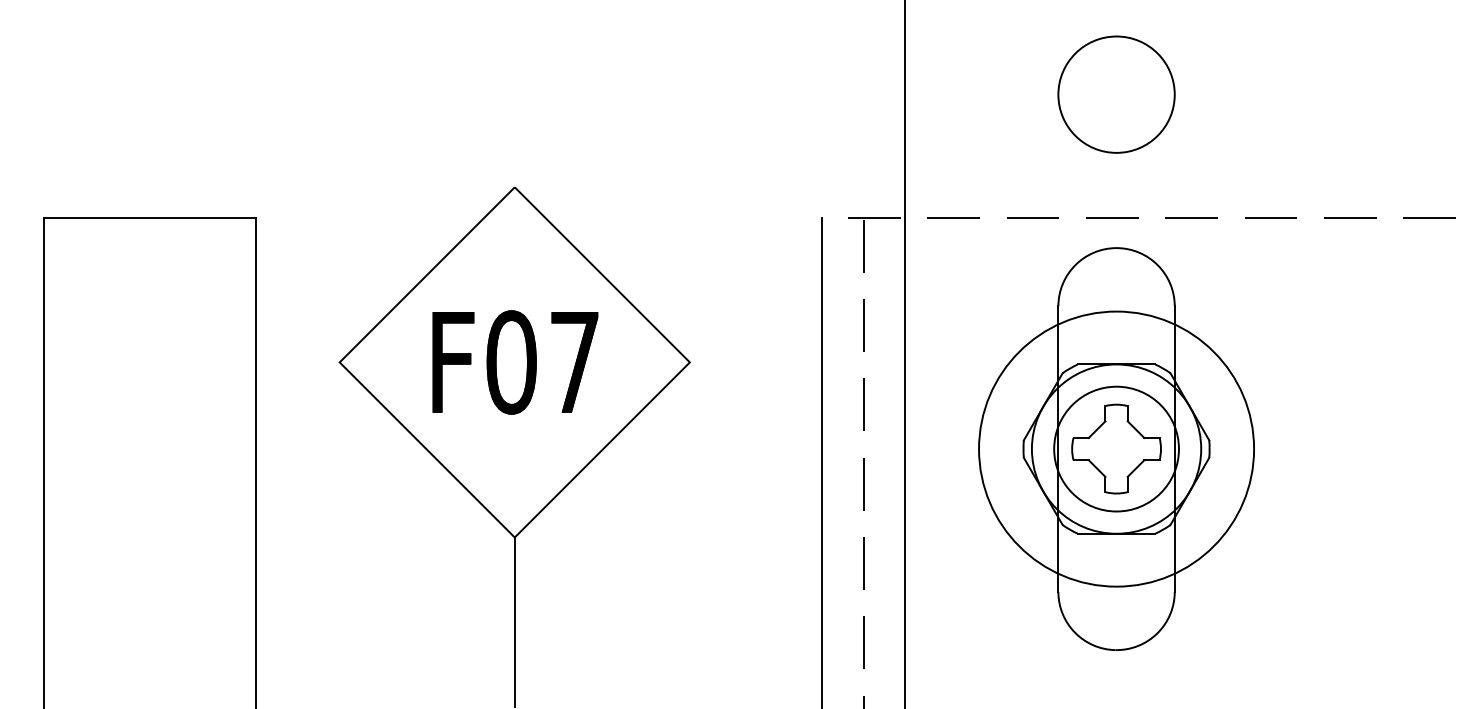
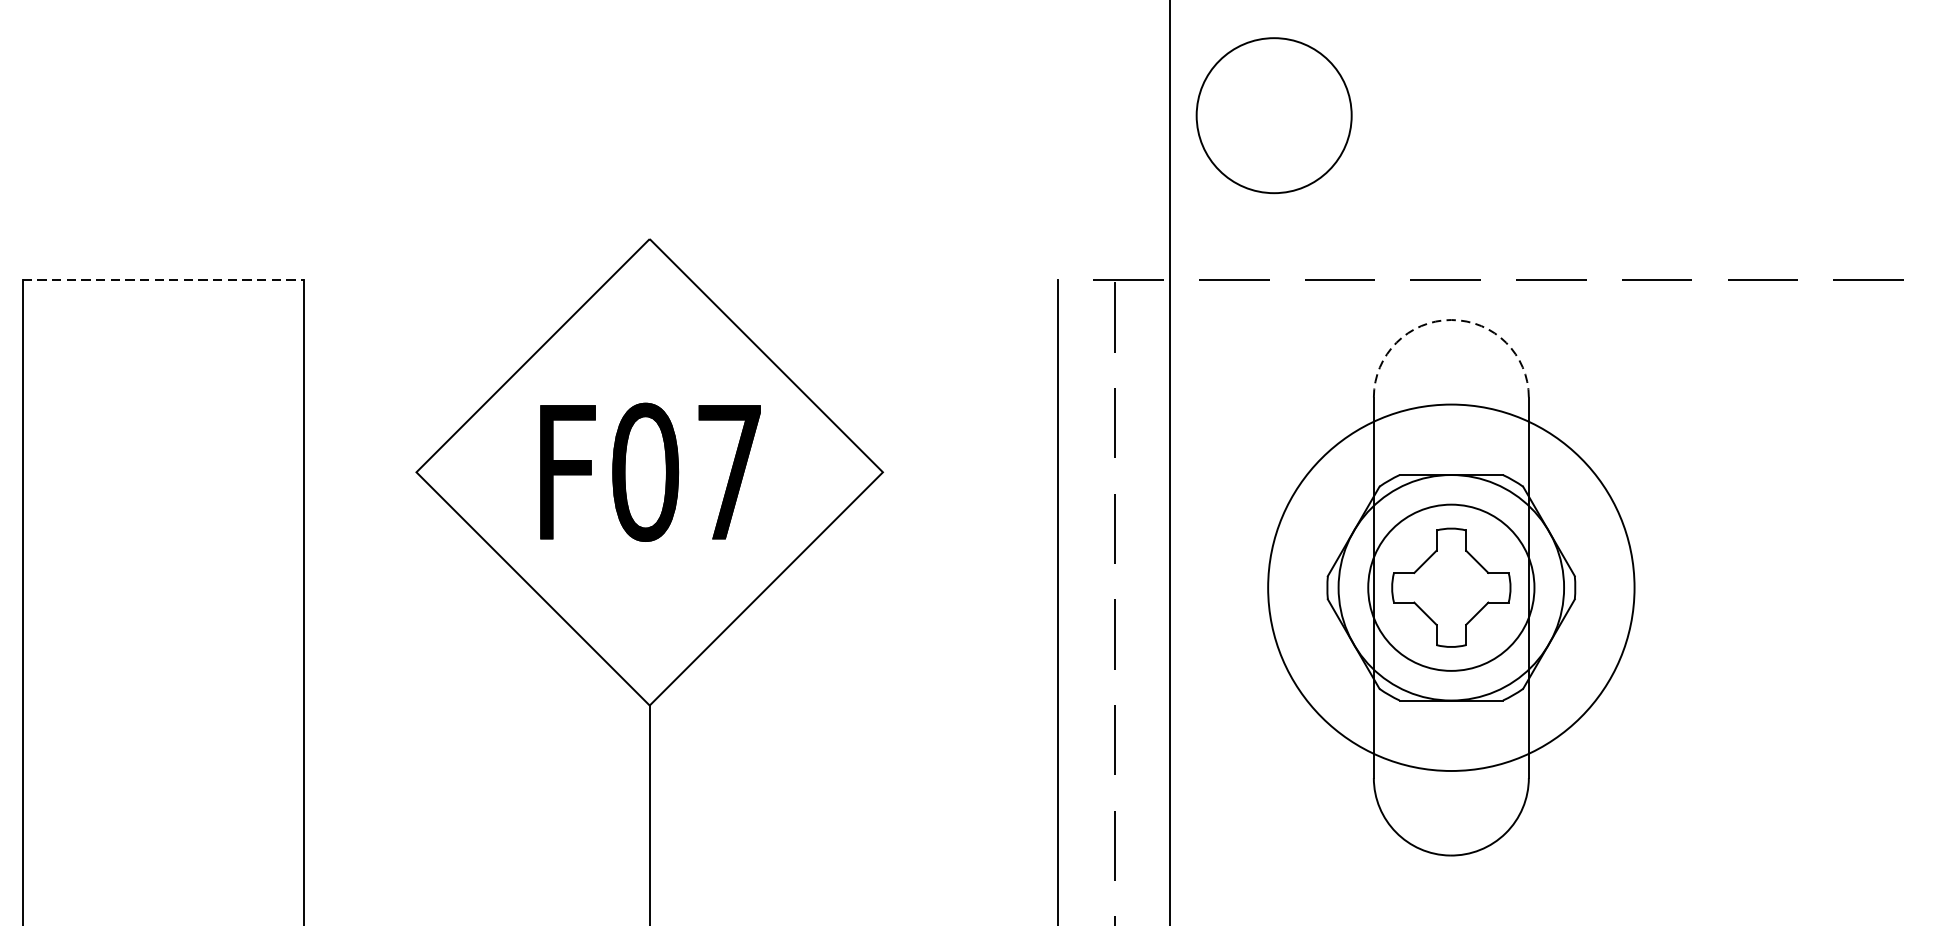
circle: (1116, 94) -> (1274, 115), moved
line: (149, 218) -> (163, 280), solid -> dashed
arc: (1116, 248) -> (1451, 320), solid -> dashed

